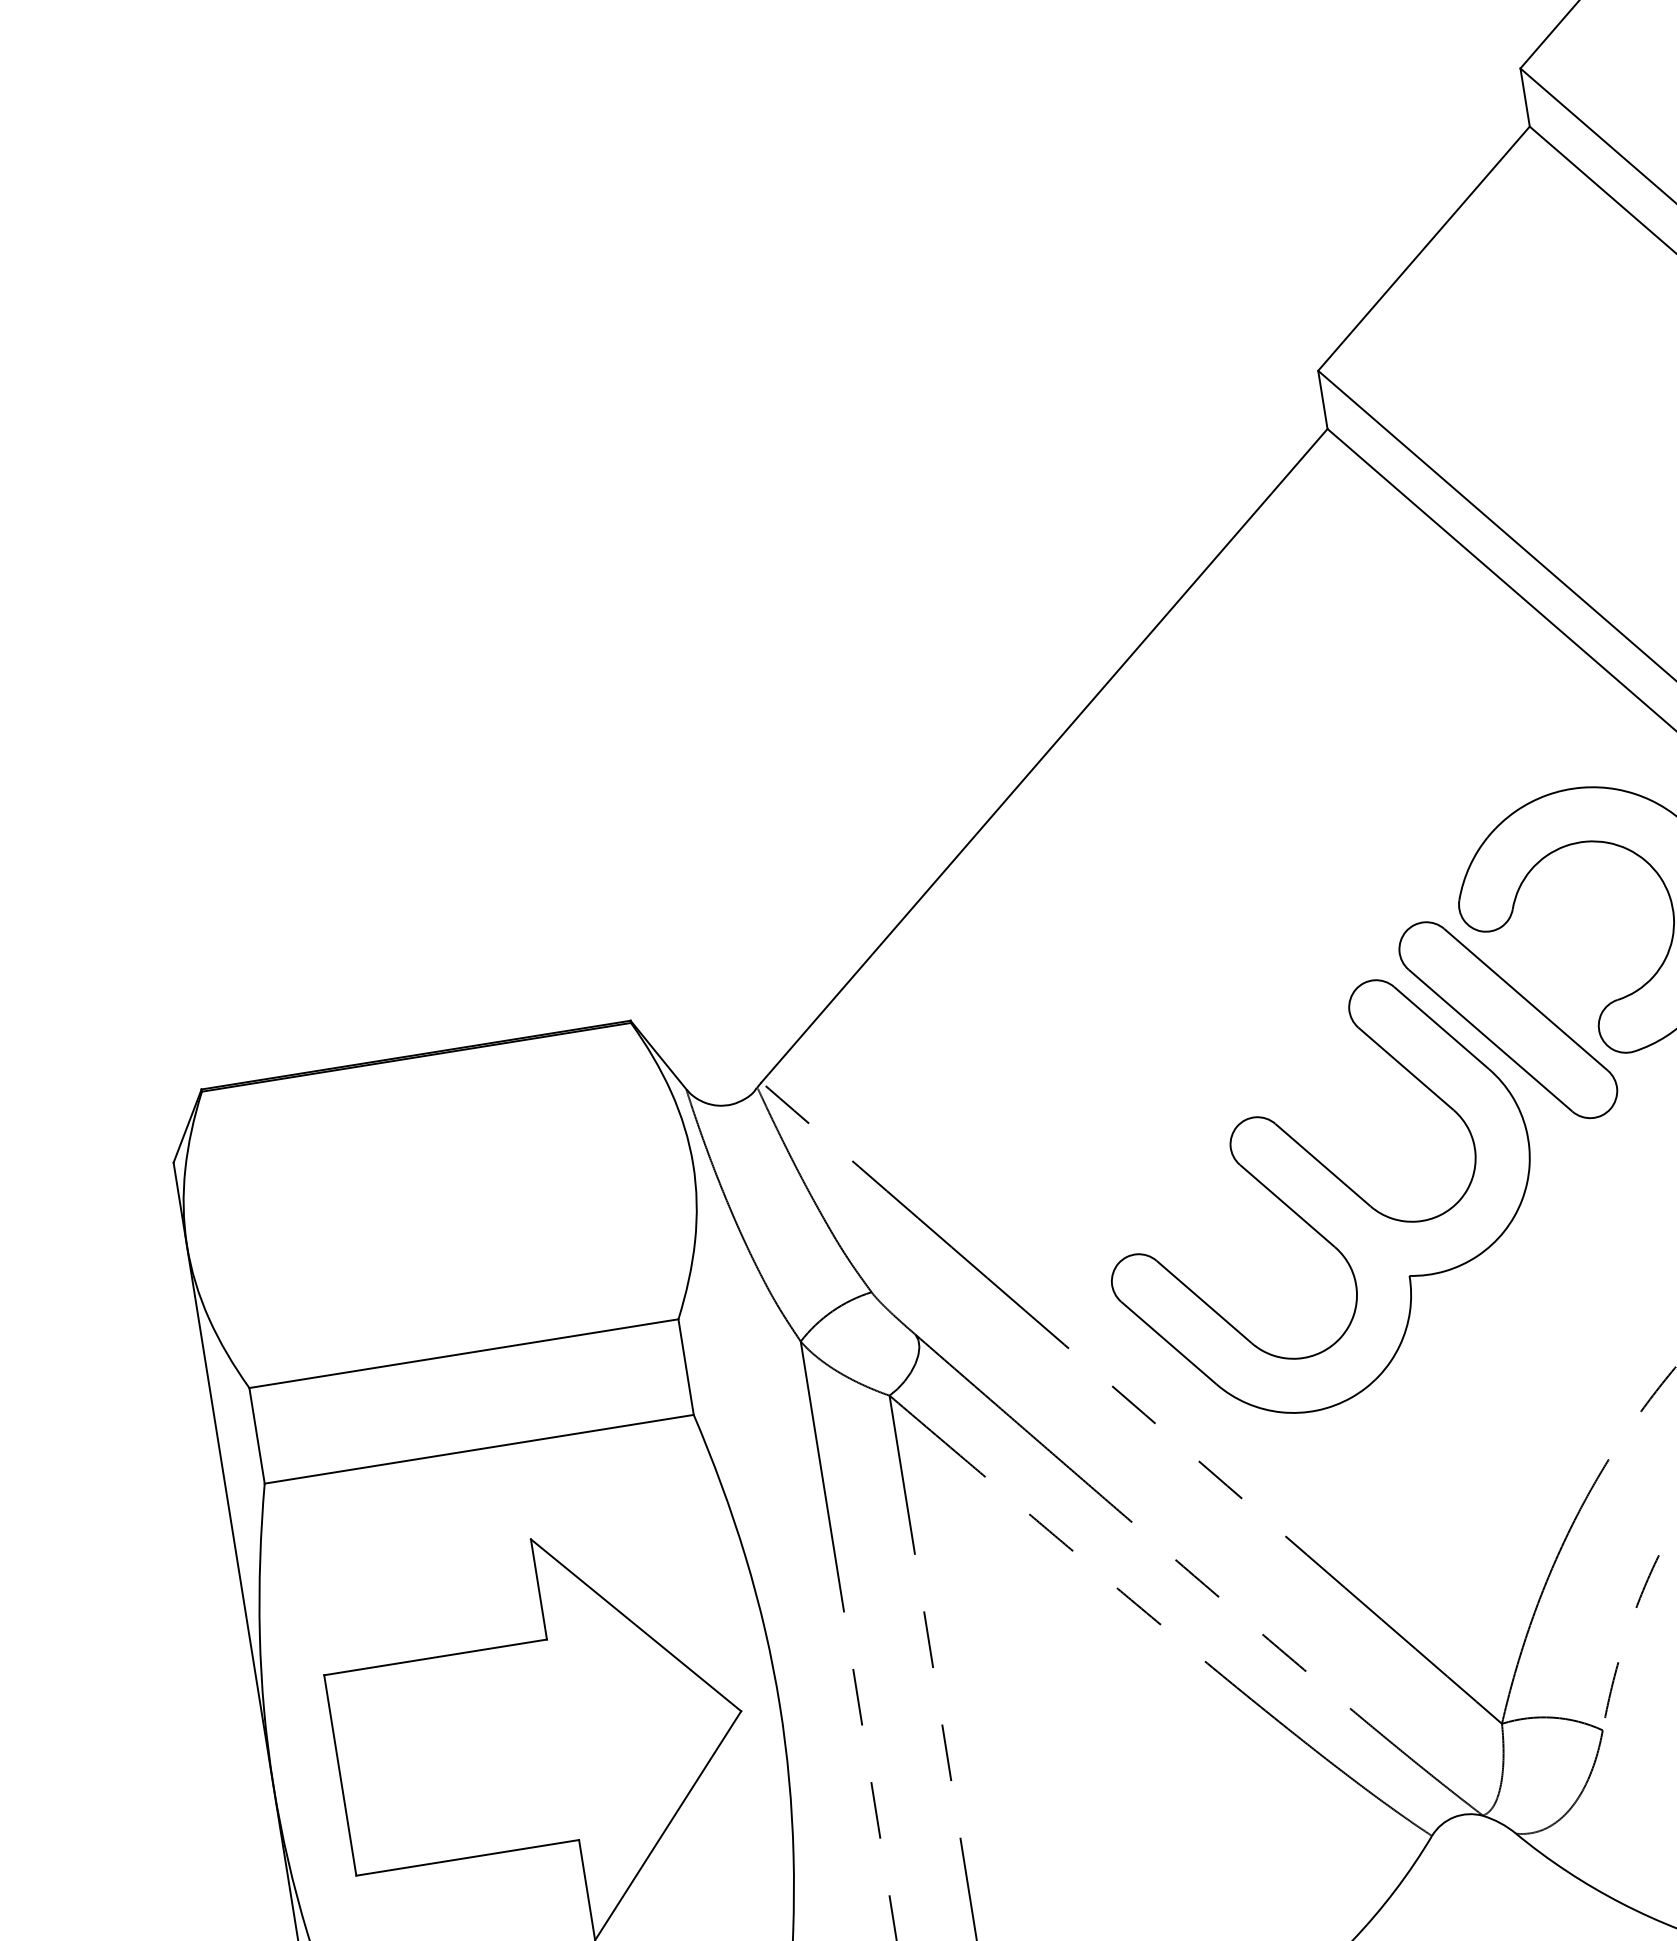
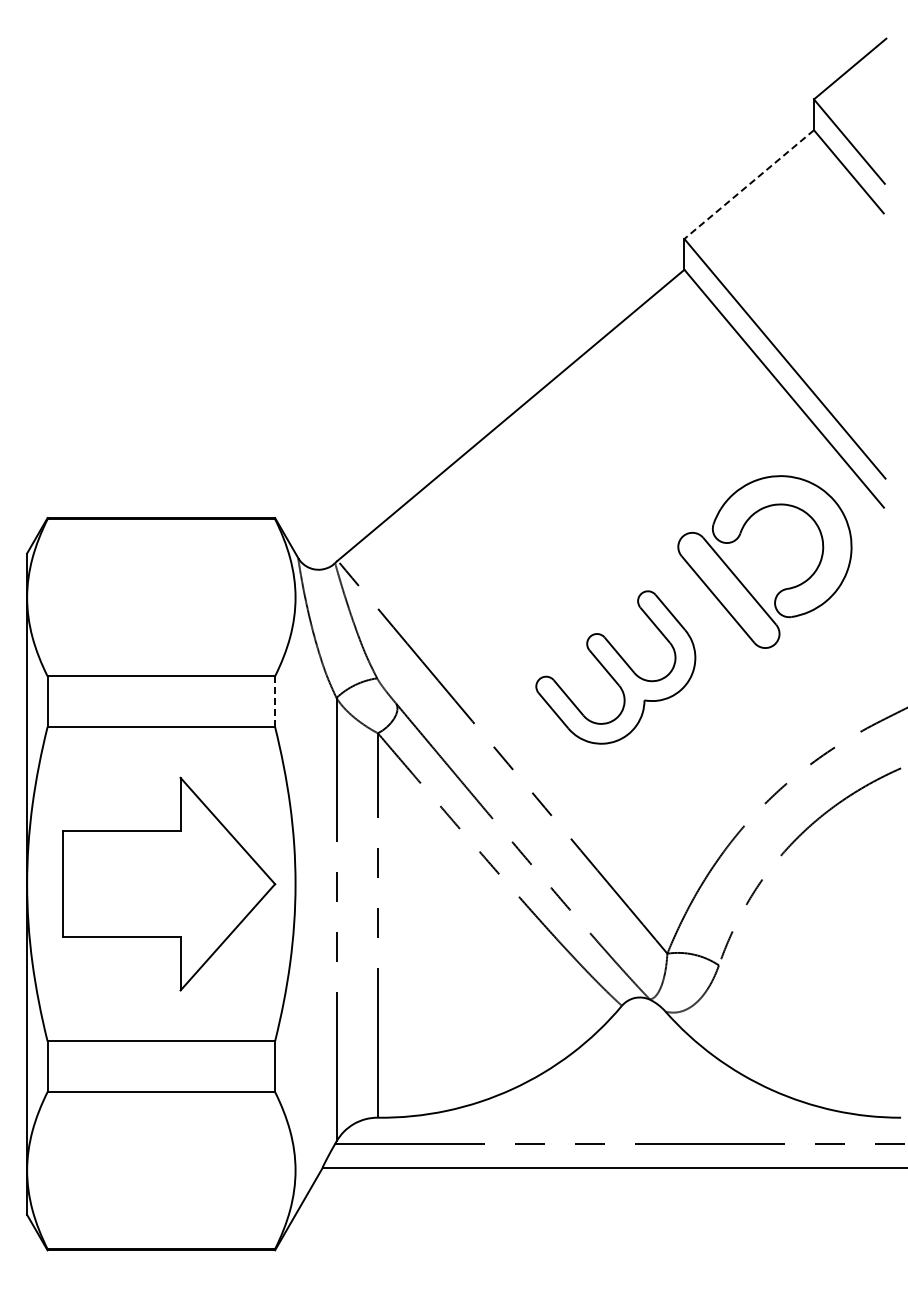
line: (1424, 248) -> (749, 184), solid -> dashed
part: (1317, 1199) -> (615, 667), size x0.7
line: (686, 1366) -> (275, 701), solid -> dashed

